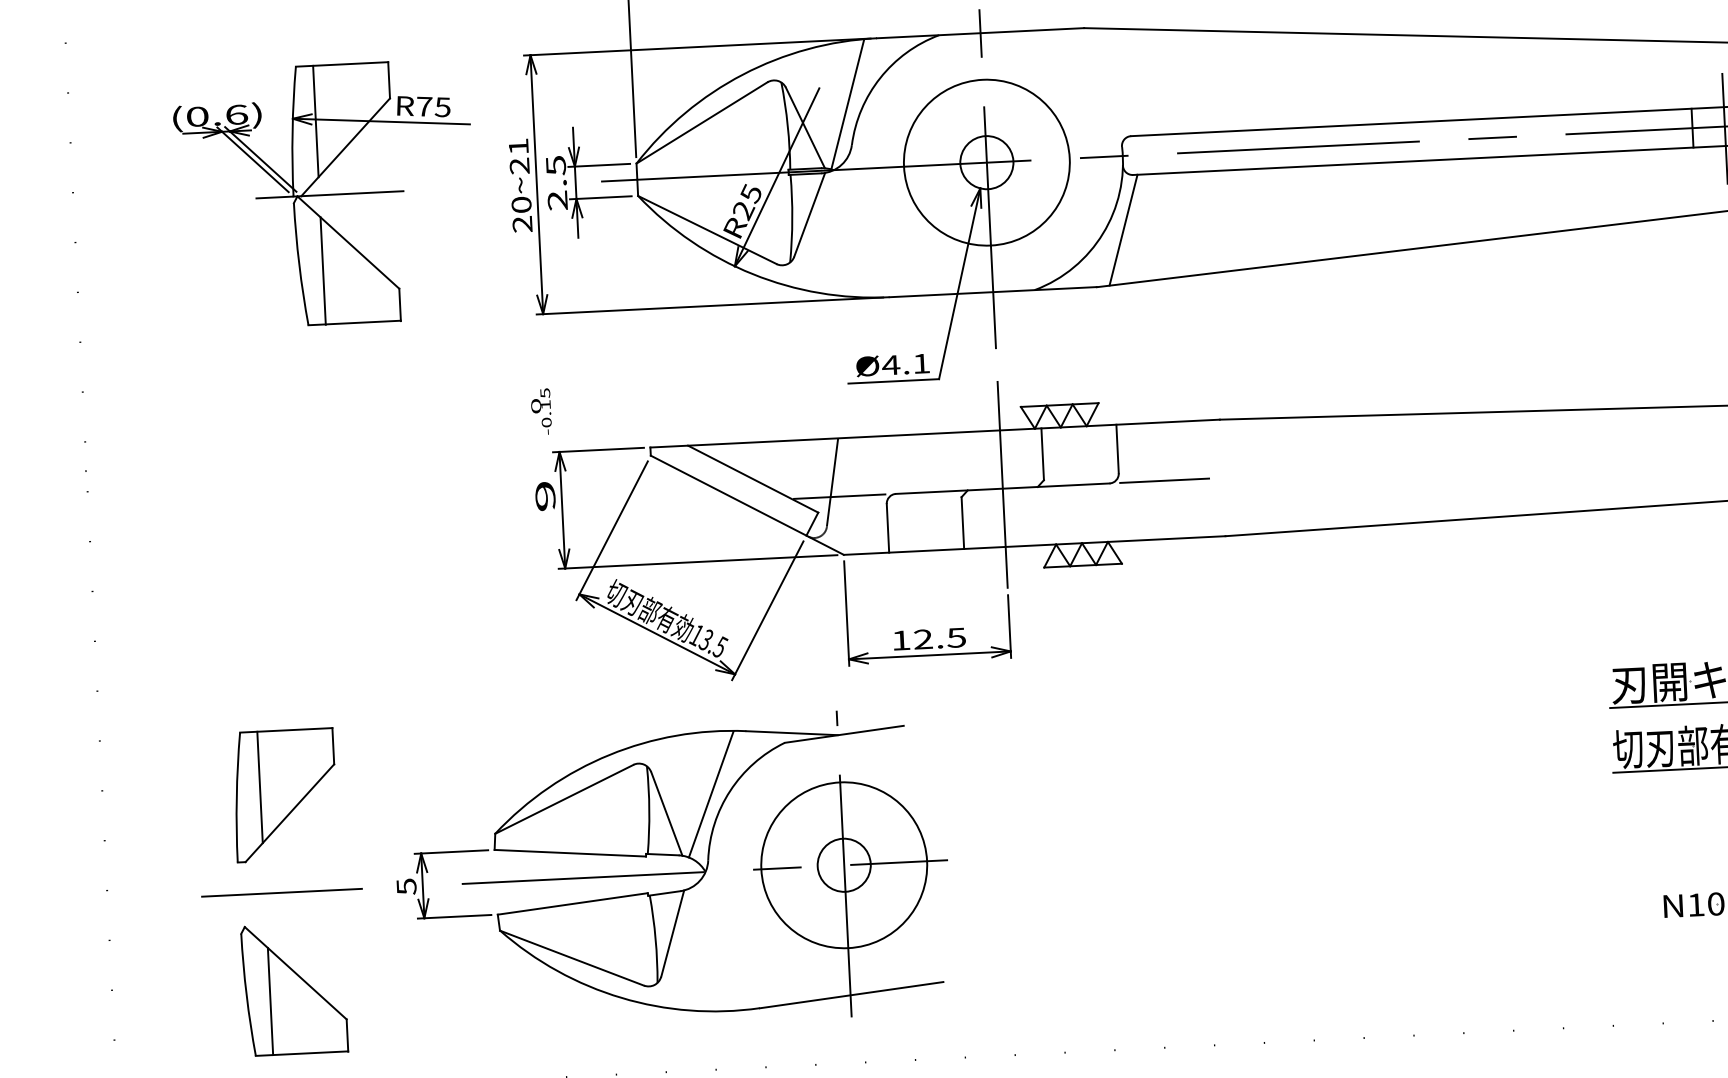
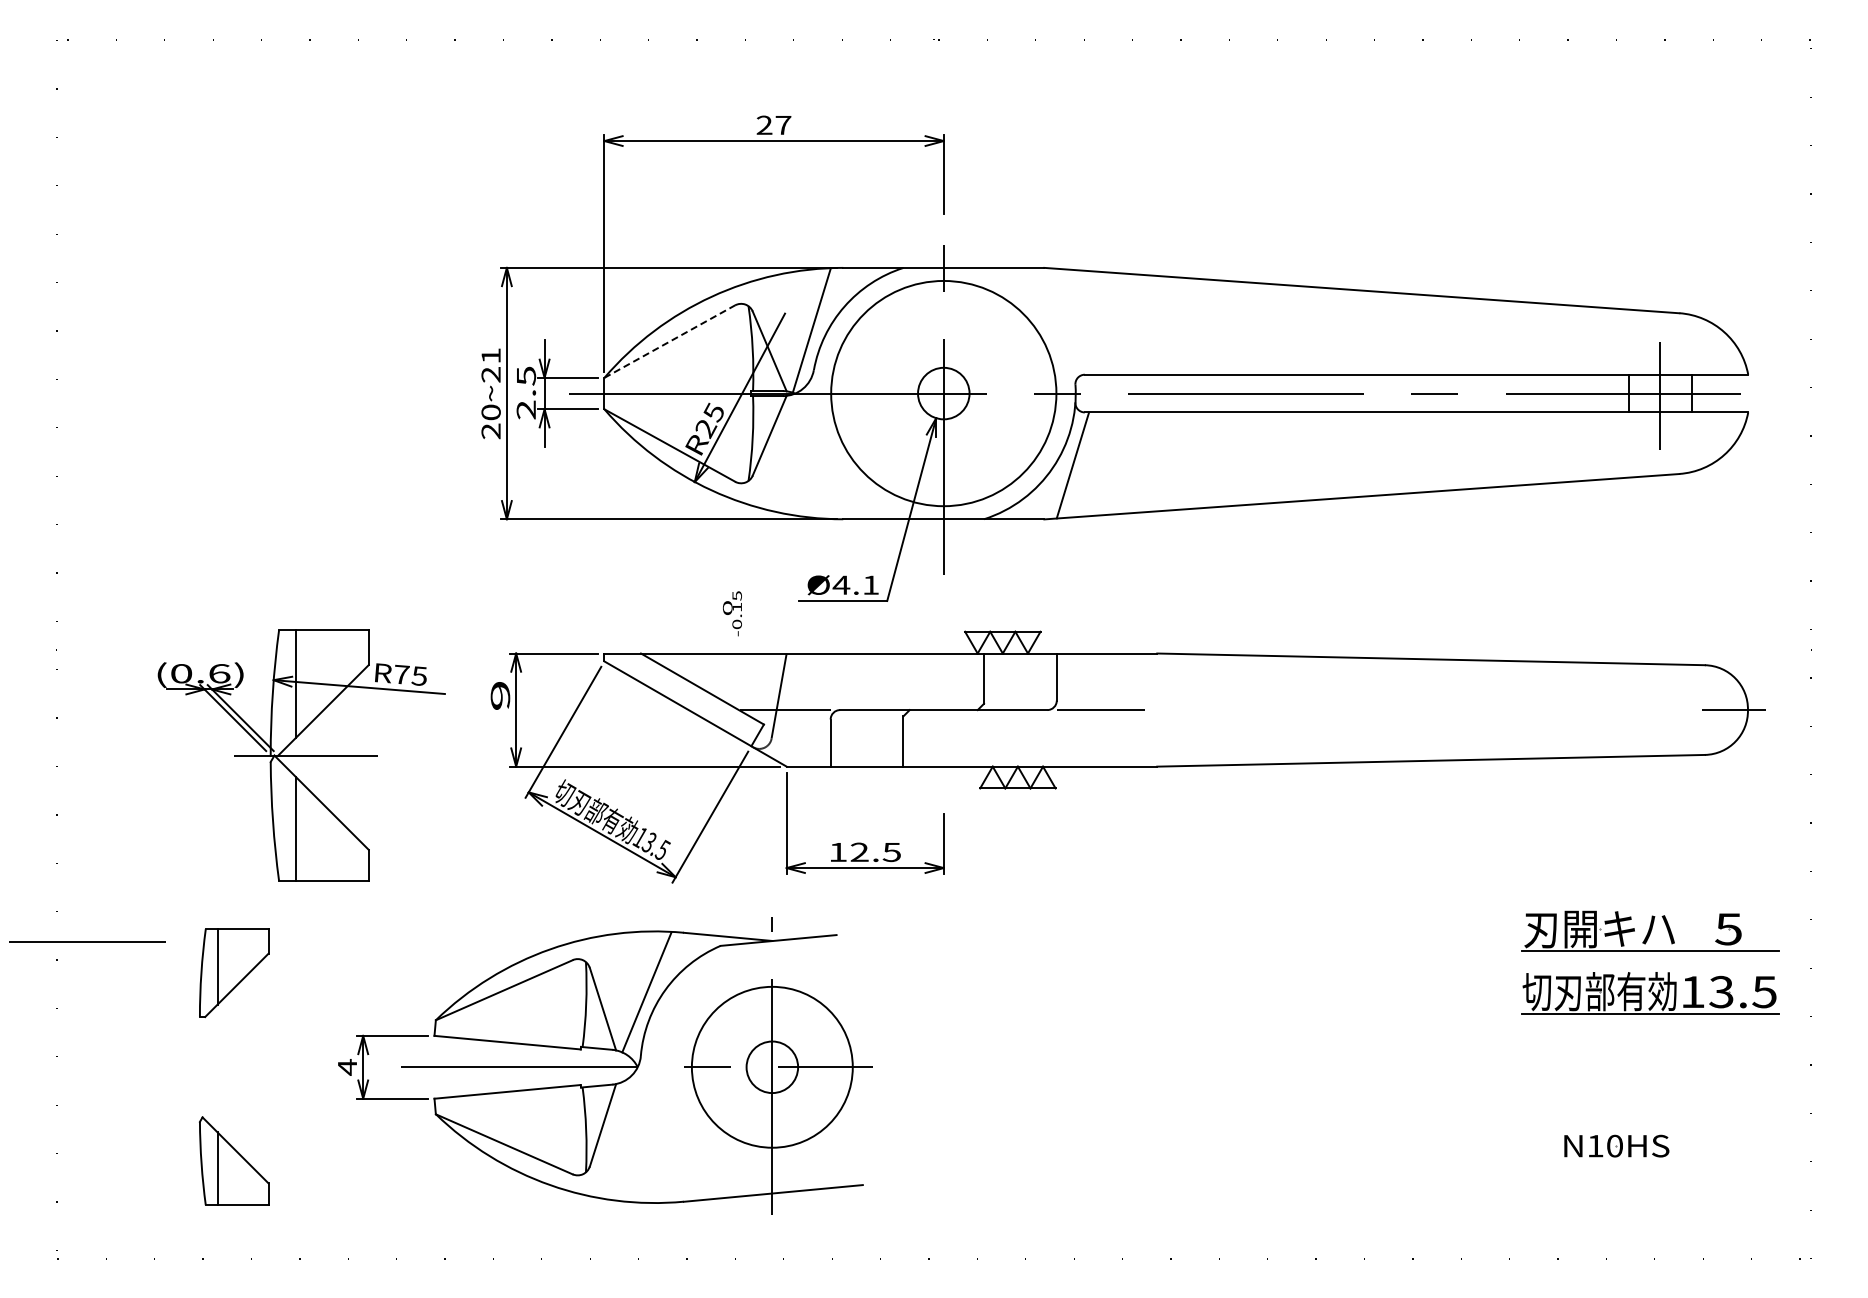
line: (701, 122) -> (669, 341), solid -> dashed
circle: (986, 162) -> (943, 393), size x1.4
part: (325, 194) -> (301, 755), moved
text: (541, 411) -> (732, 613), moved
line: (1002, 485) -> (943, 706), removed
part: (285, 794) -> (234, 972), size x0.7
text: (406, 886) -> (347, 1067), 5 -> 4
line: (281, 891) -> (87, 941), moved
part: (294, 988) -> (234, 1160), size x0.7

